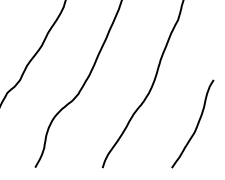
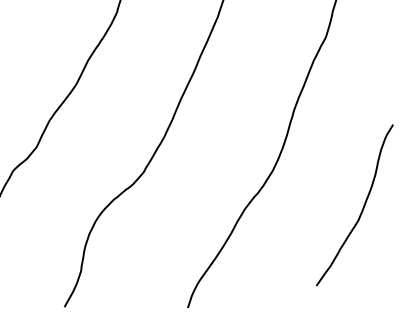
curve: (196, 125) -> (361, 208), moved

